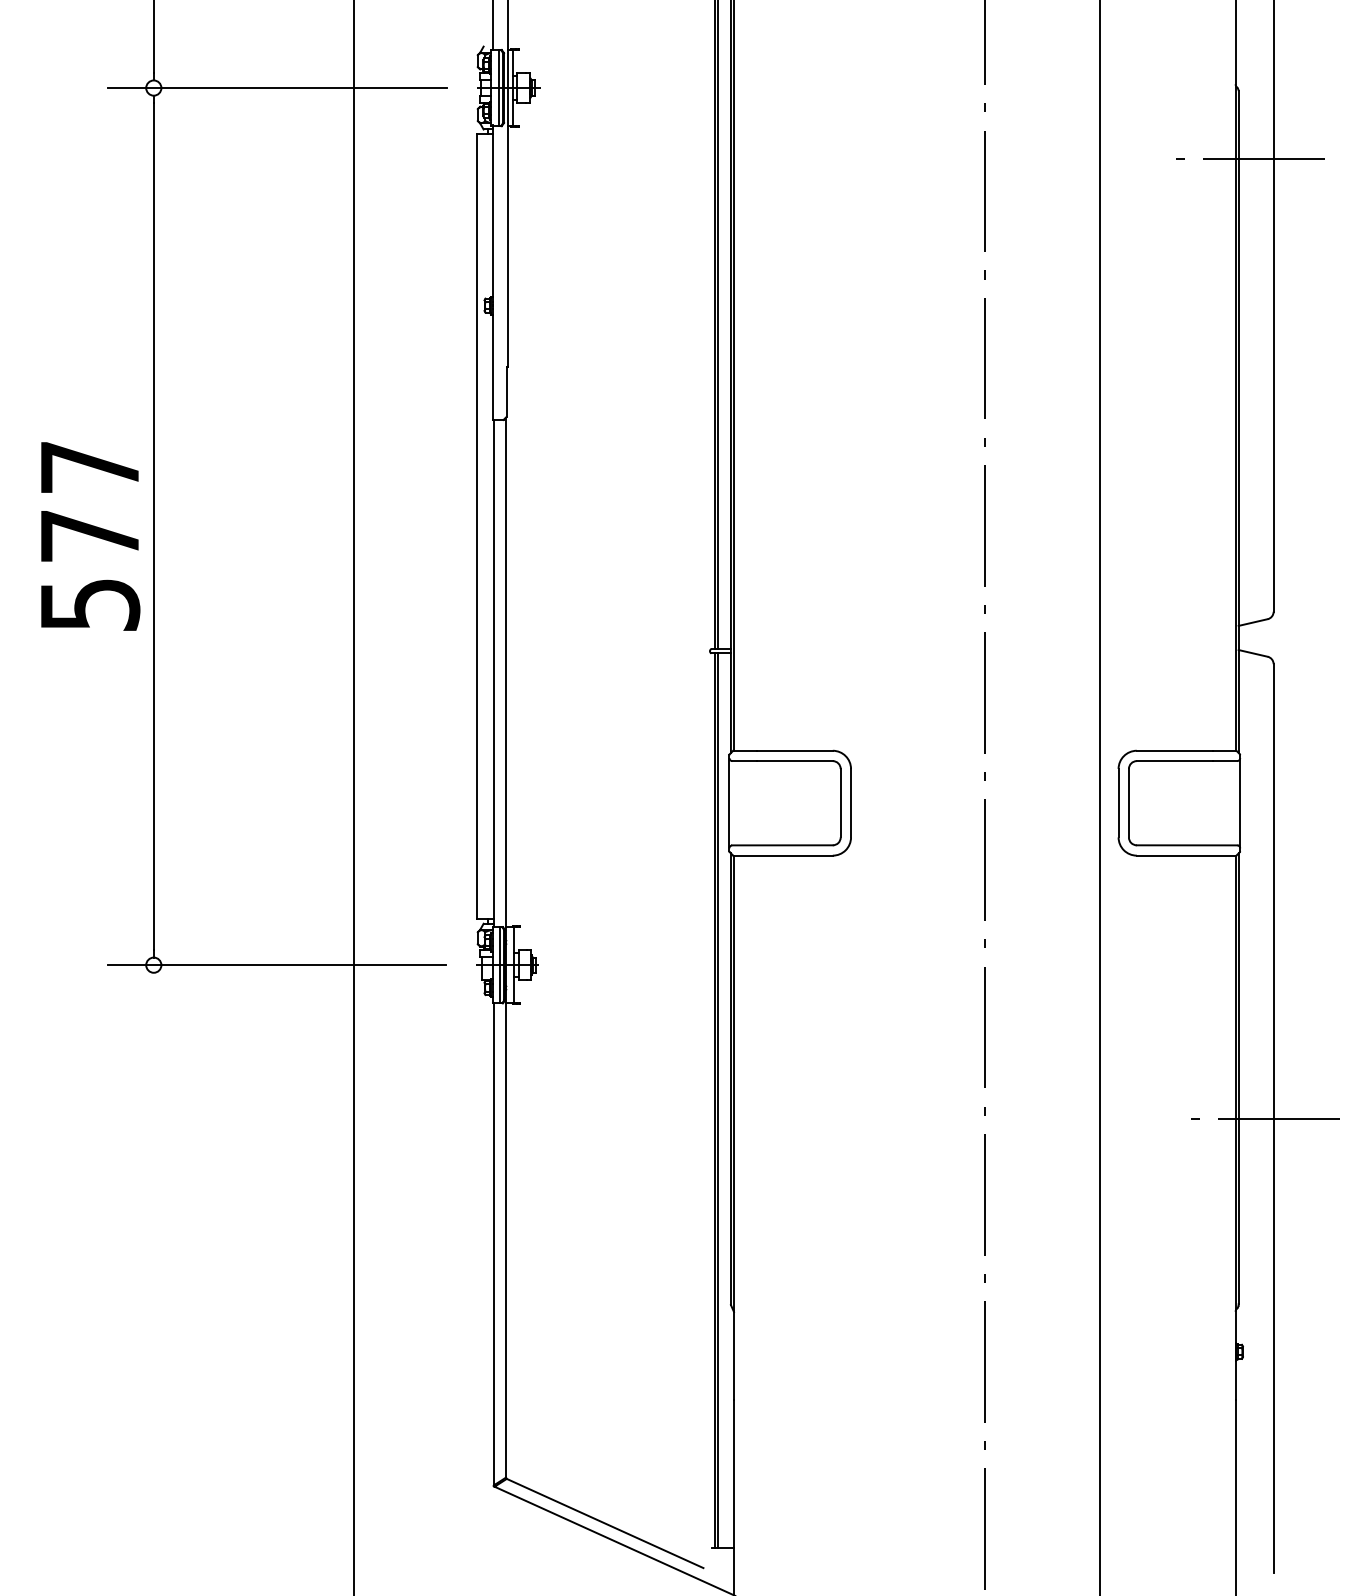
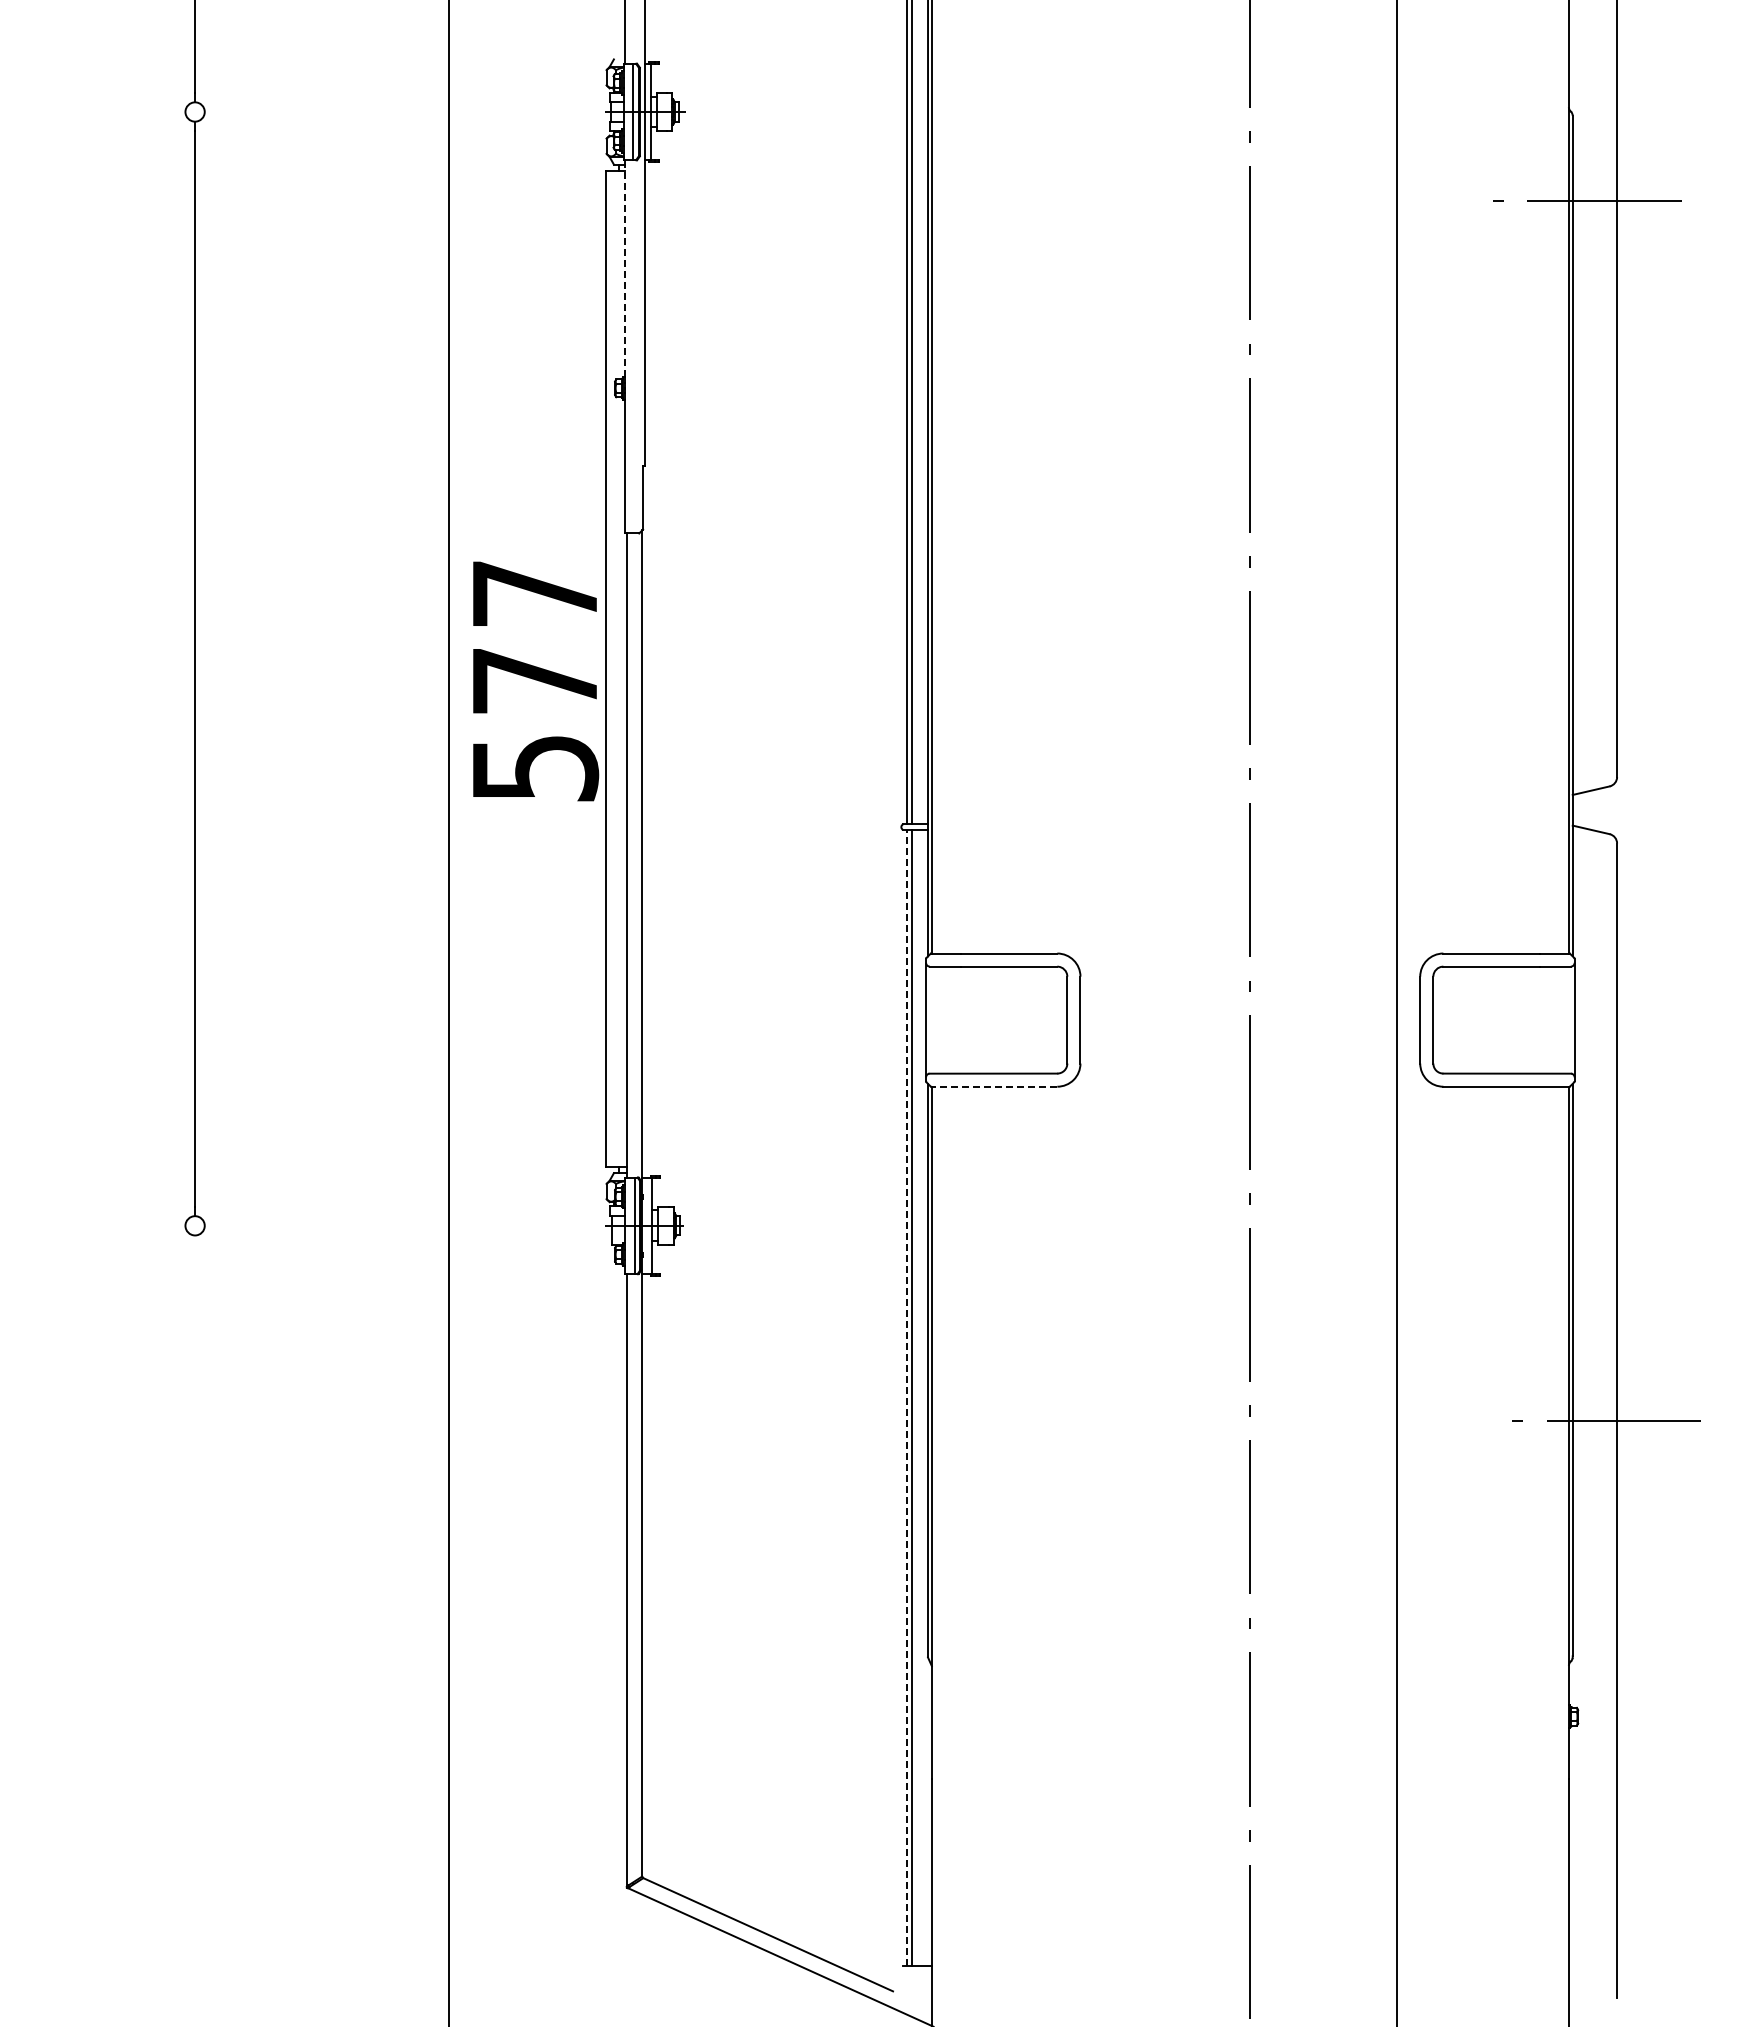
line: (276, 88) -> (351, 112), removed
line: (492, 210) -> (625, 267), solid -> dashed
text: (91, 536) -> (536, 681), moved
line: (782, 855) -> (993, 1086), solid -> dashed
line: (276, 964) -> (351, 1225), removed
line: (714, 1100) -> (907, 1397), solid -> dashed

